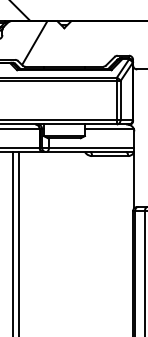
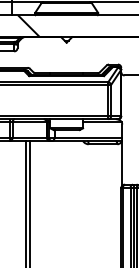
hatch: (35, 43) -> (43, 54), removed

